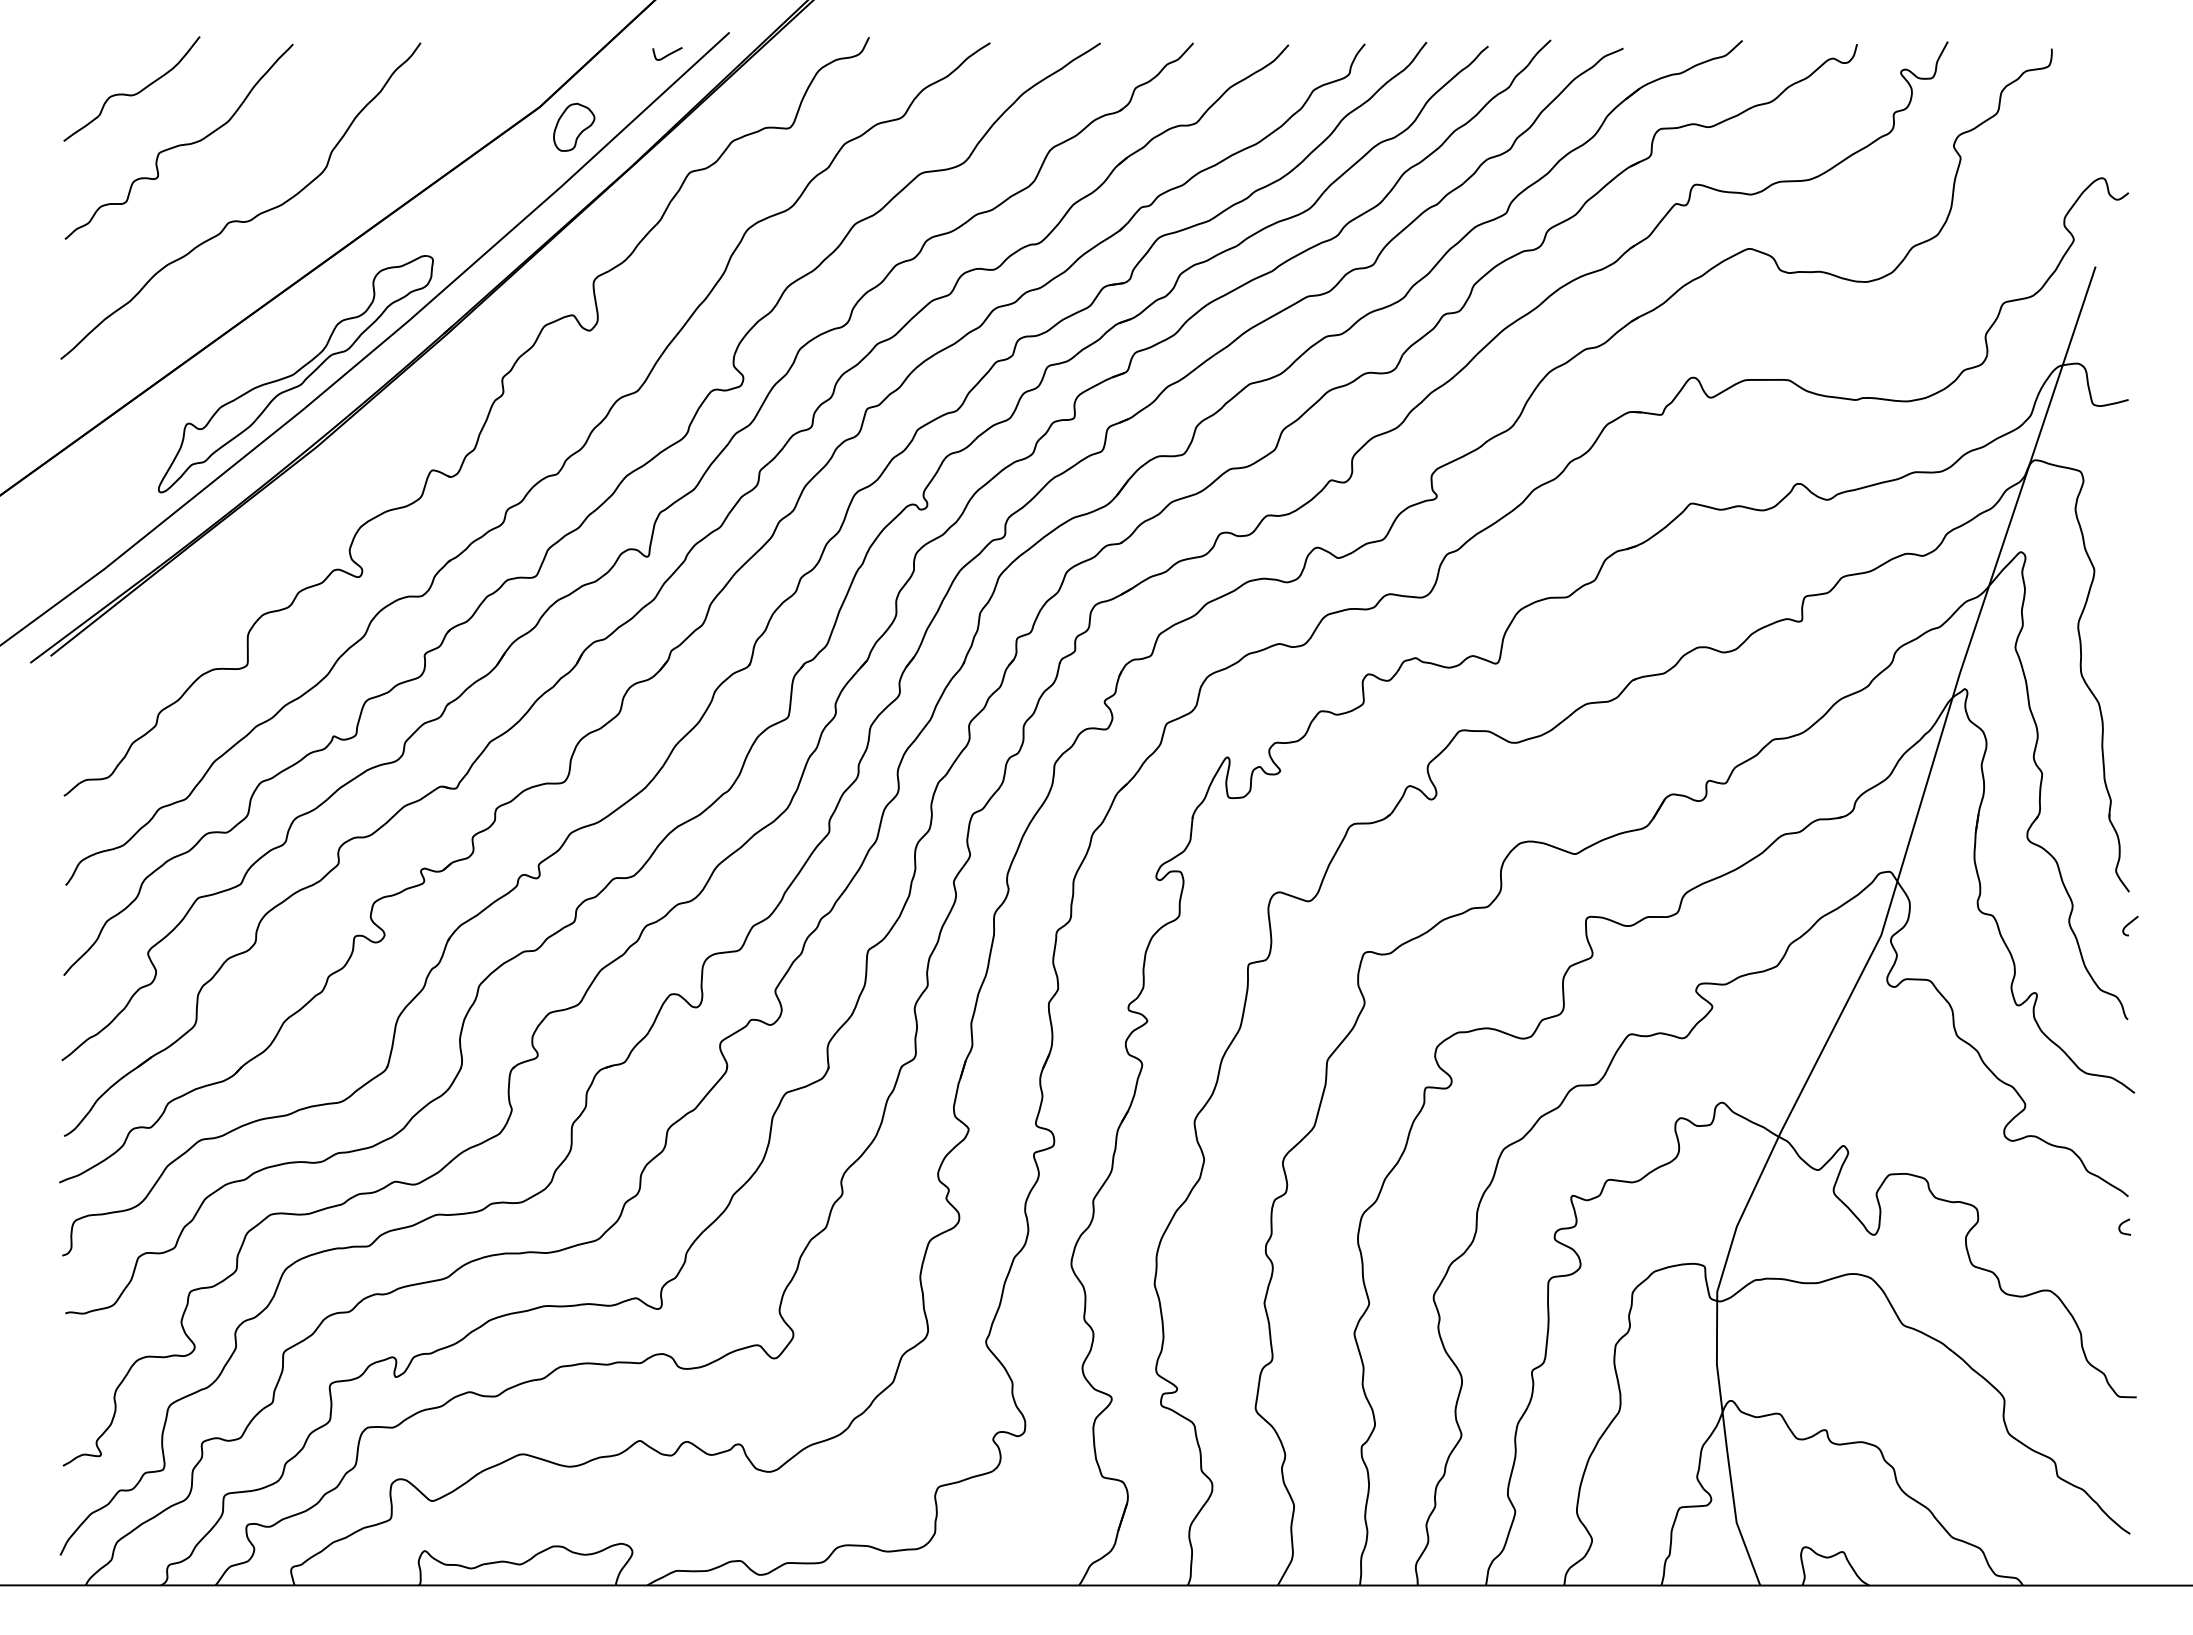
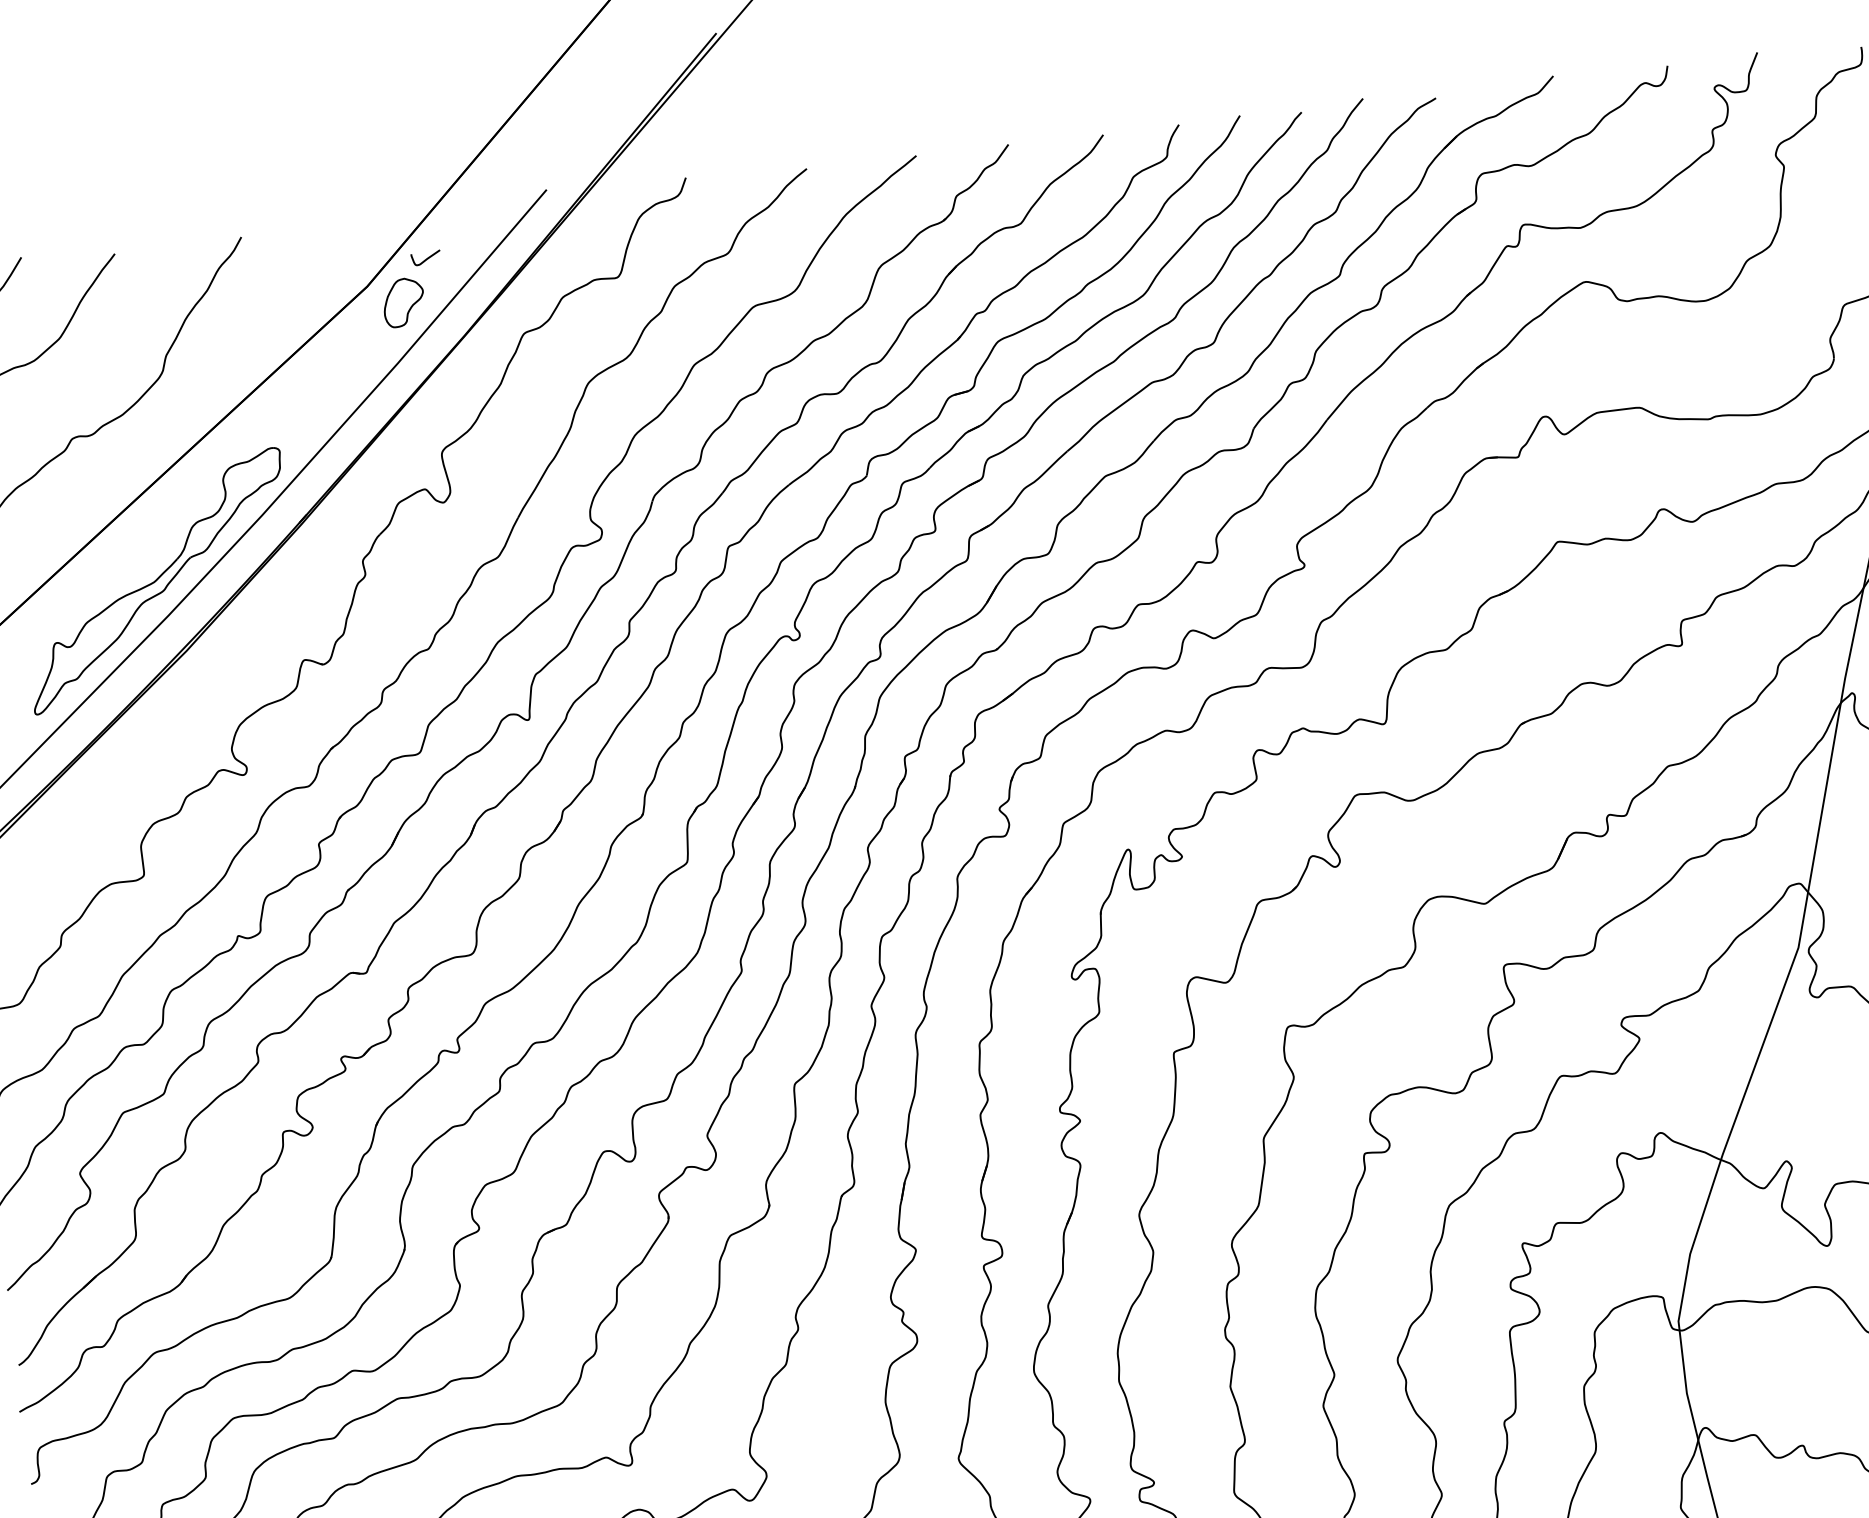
curve: (668, 53) -> (426, 257), moved

